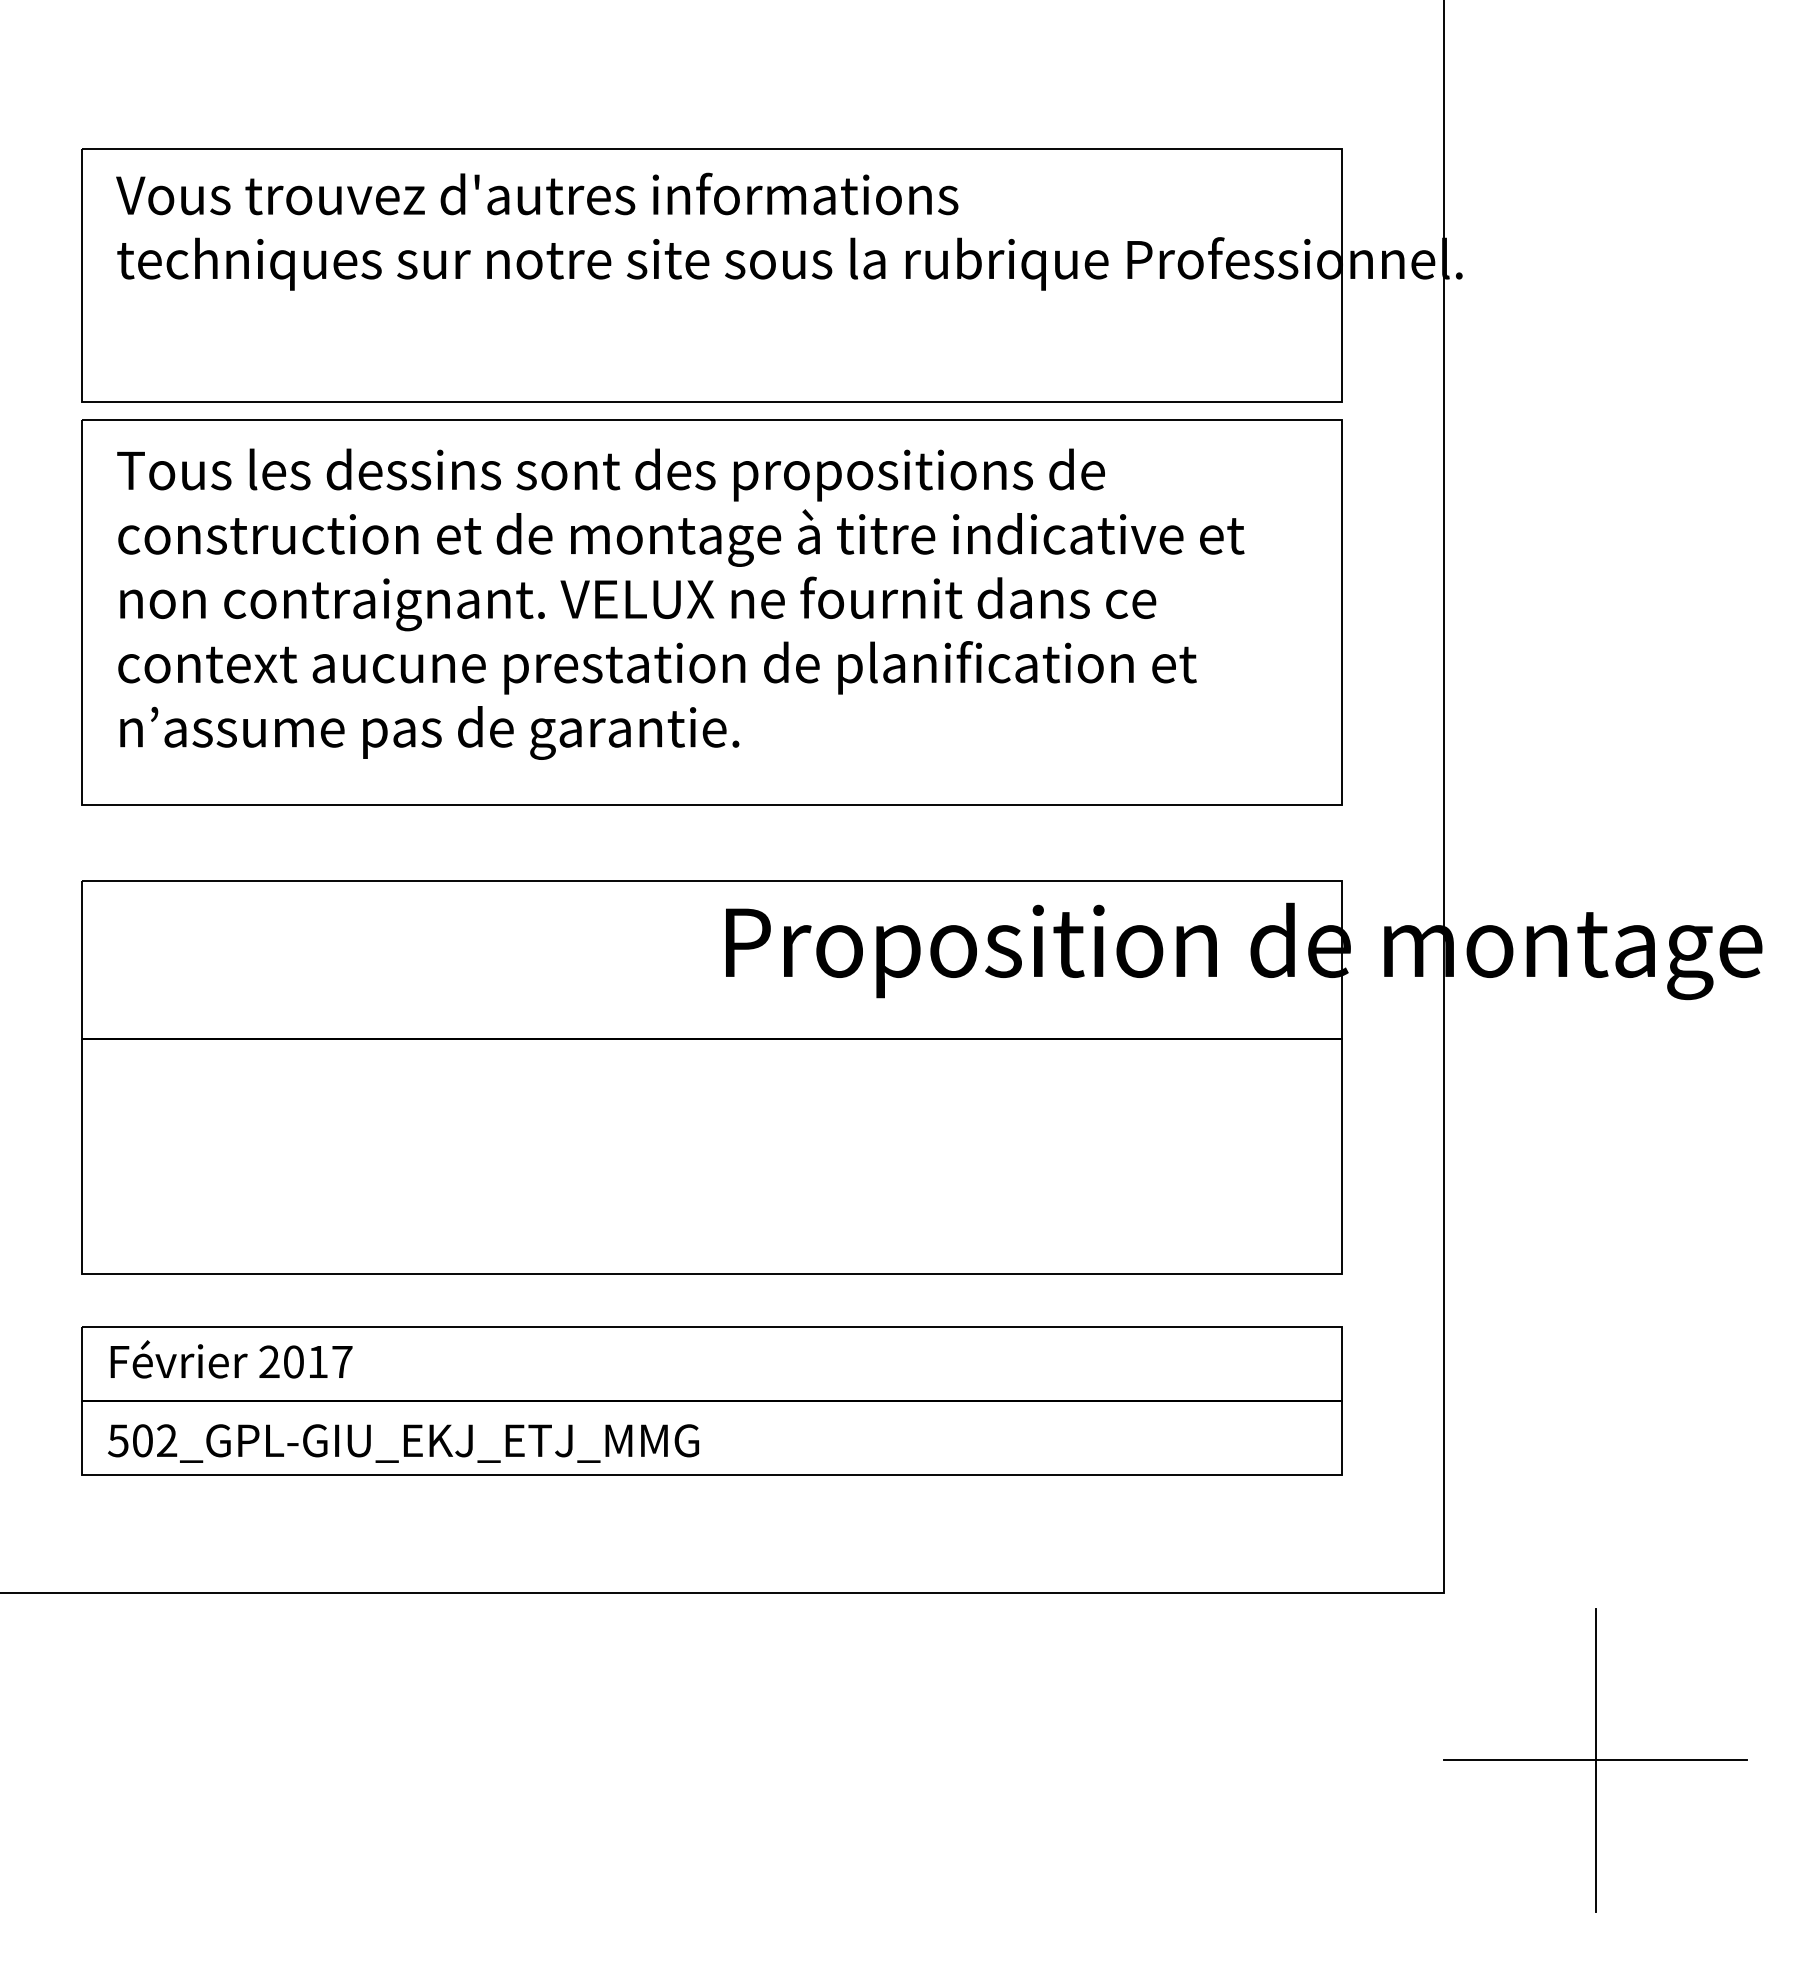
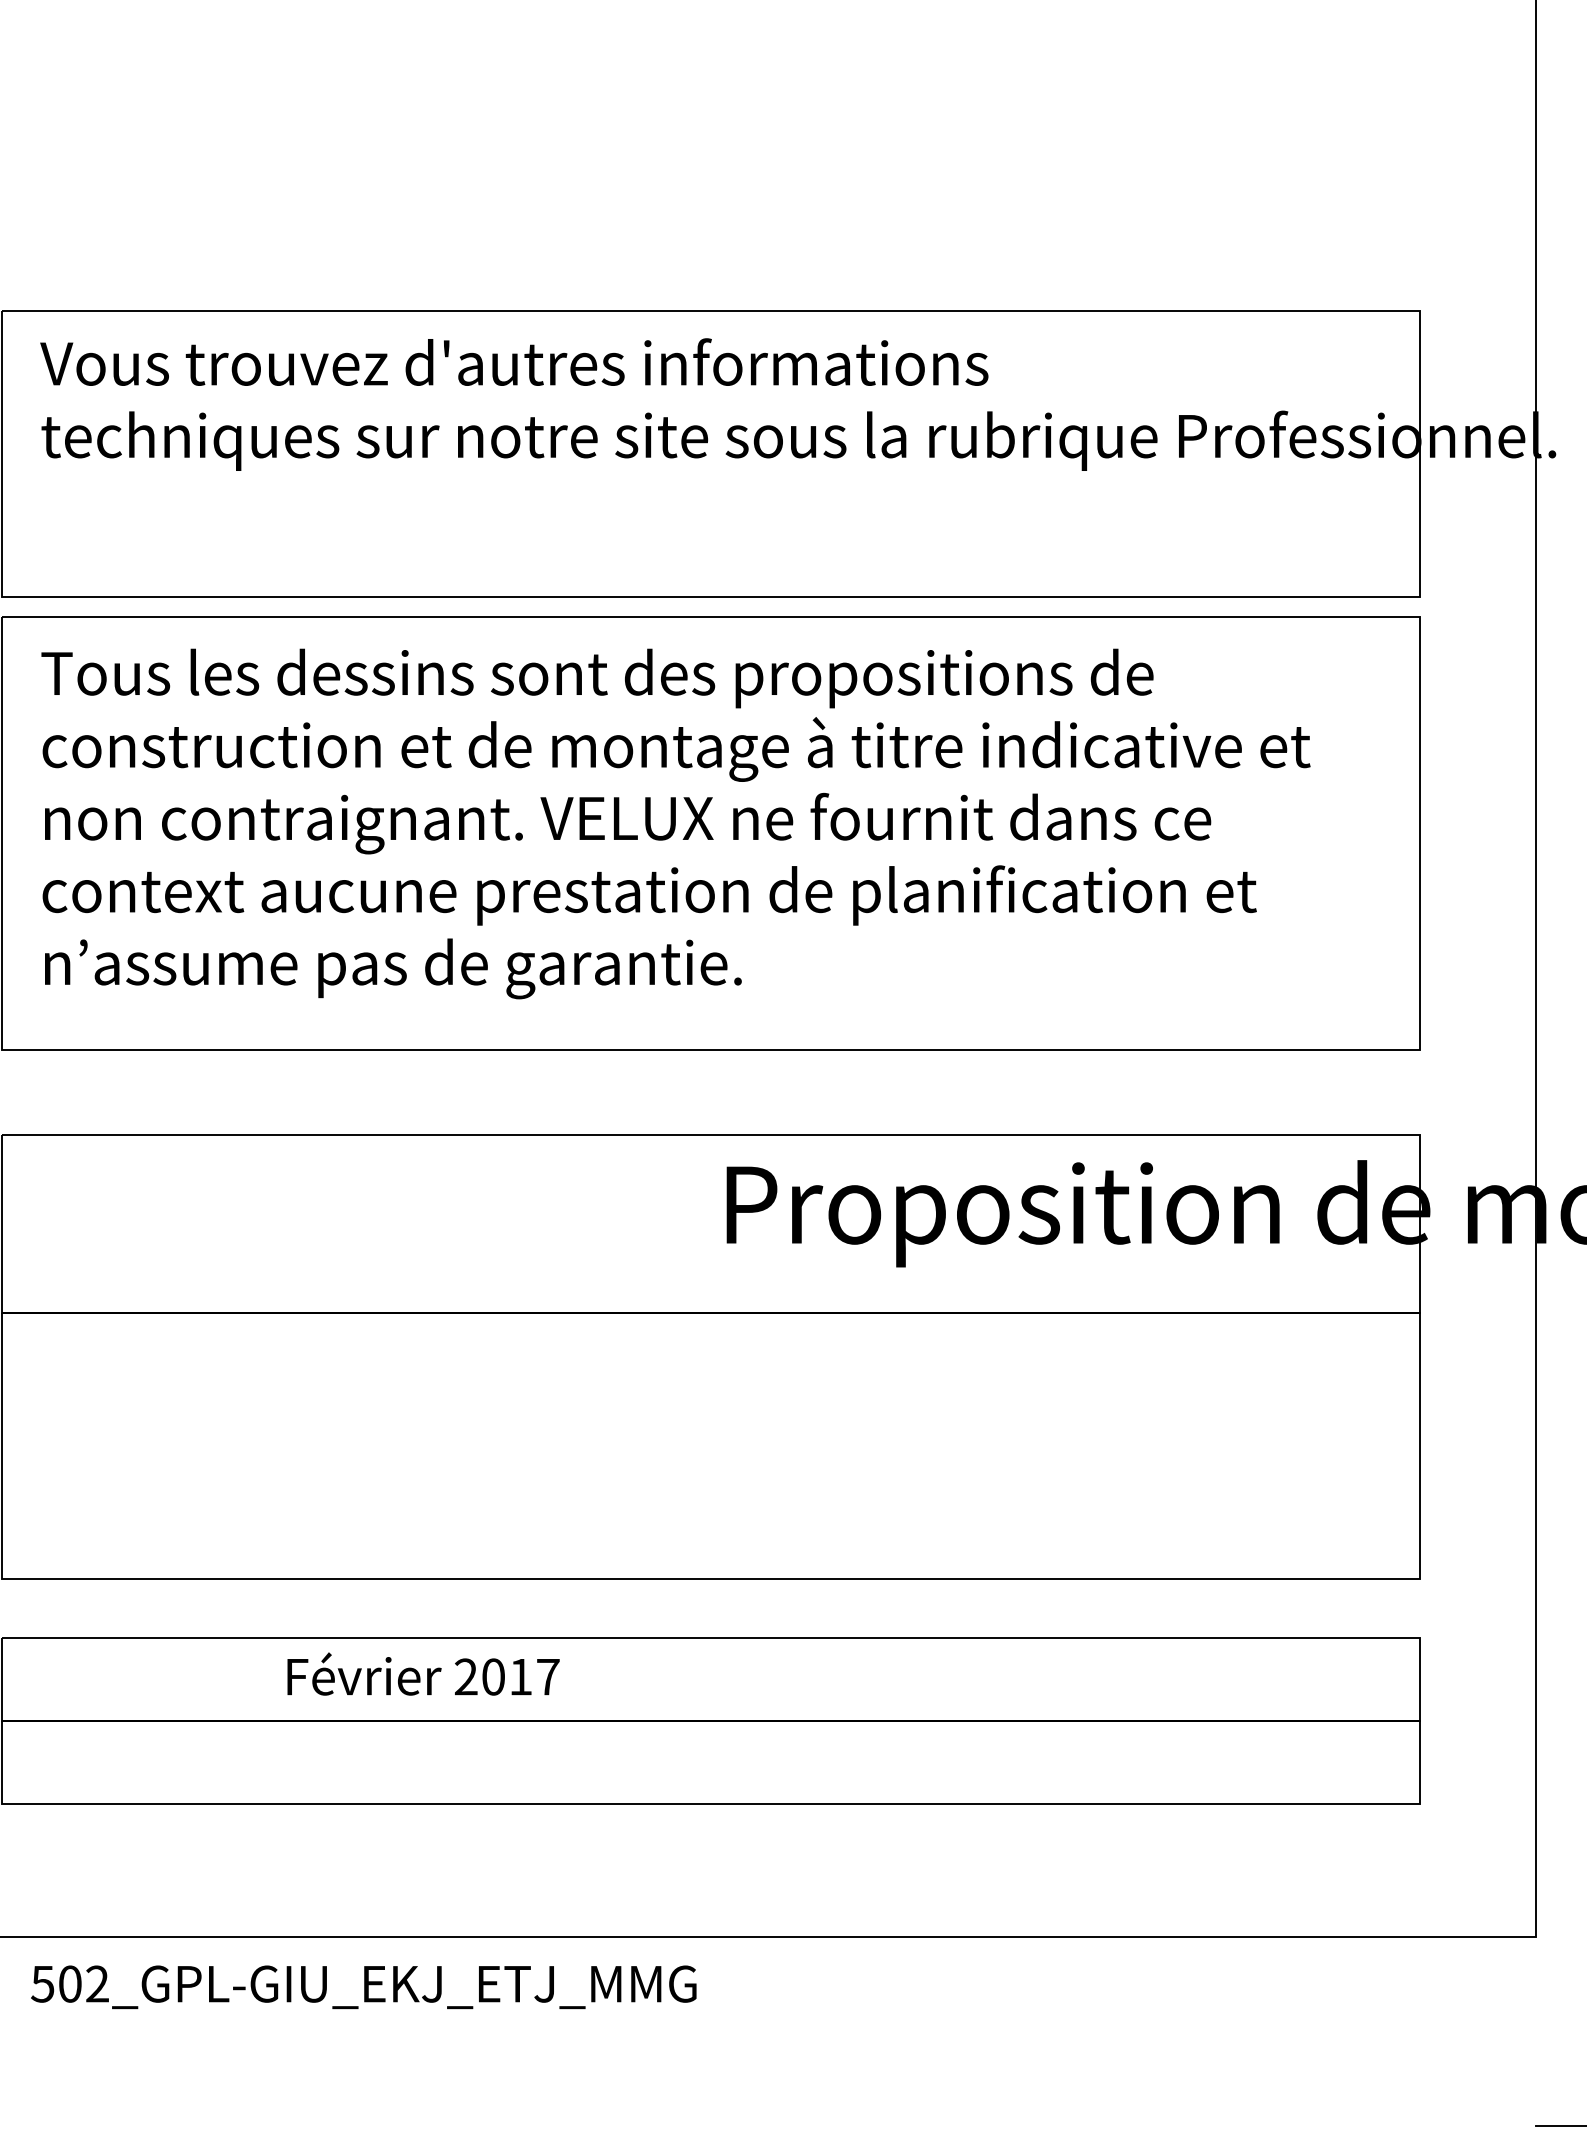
text: (231, 1359) -> (423, 1674), moved
text: (403, 1443) -> (363, 1987), moved

